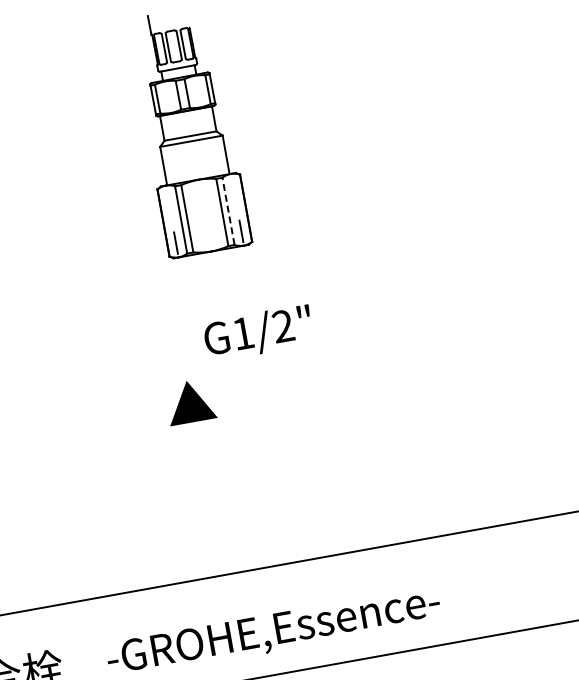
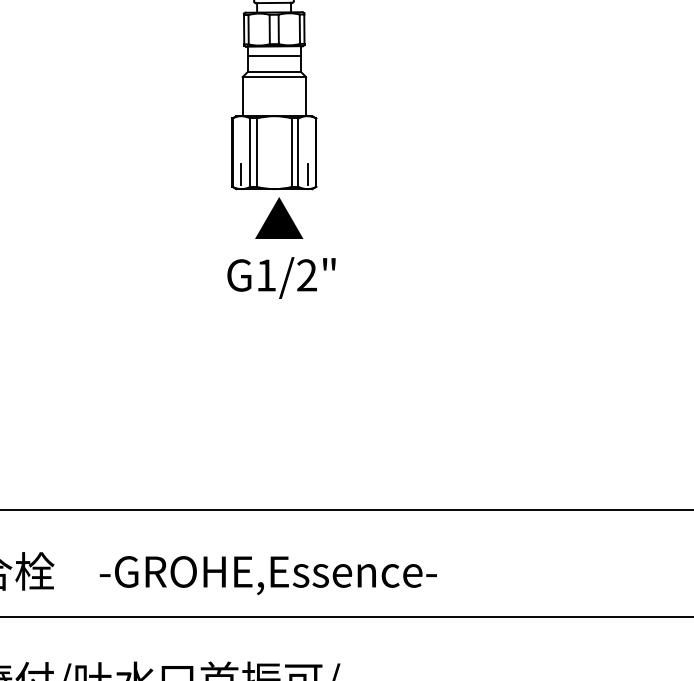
line: (186, 120) -> (273, 55), added
line: (228, 211) -> (298, 152), dashed -> solid
text: (258, 332) -> (281, 277), moved
text: (190, 400) -> (279, 217), moved

